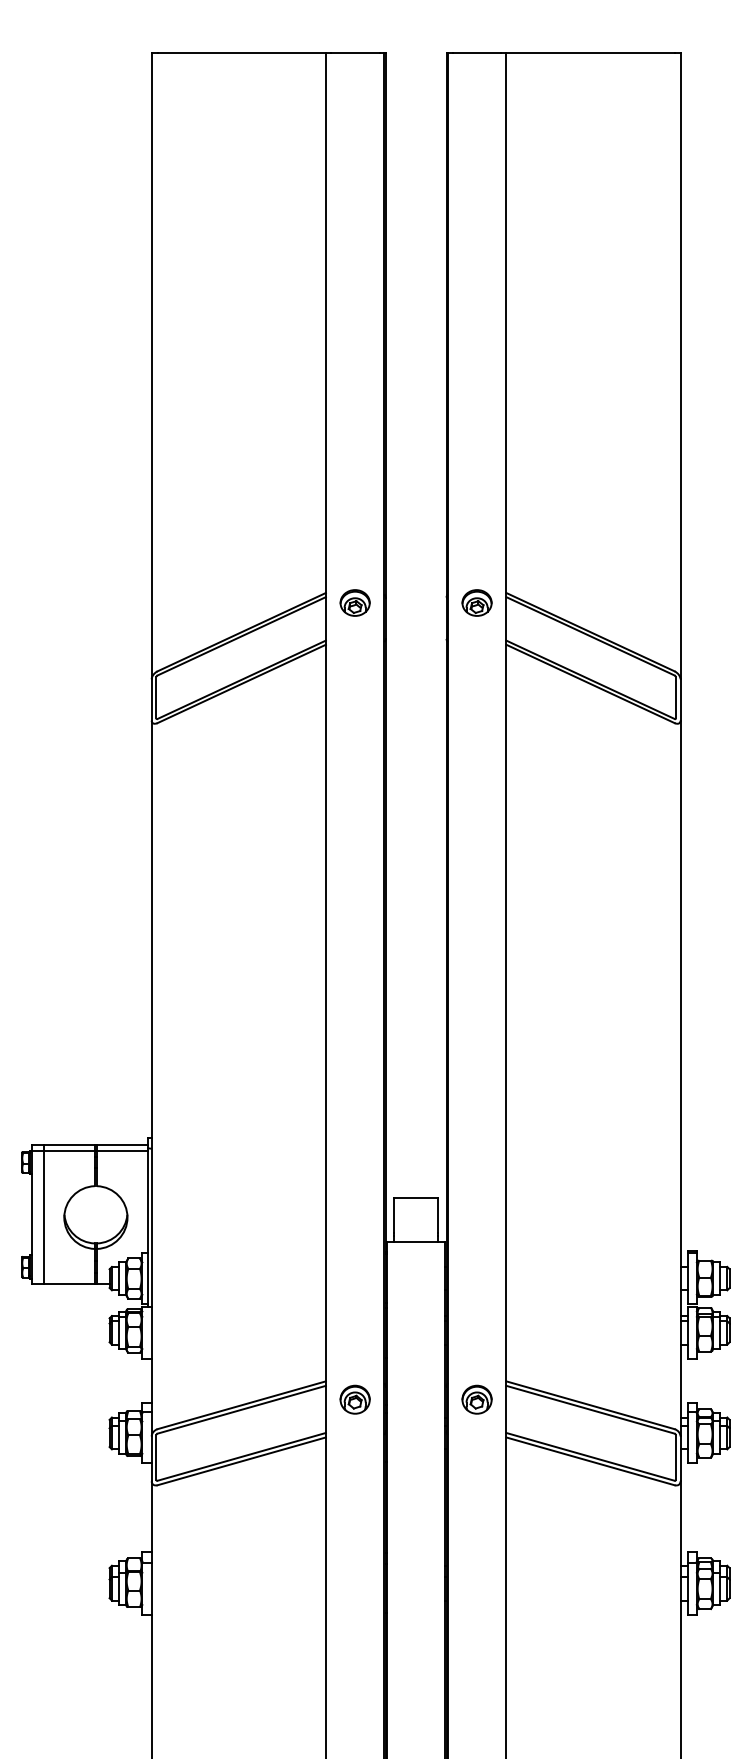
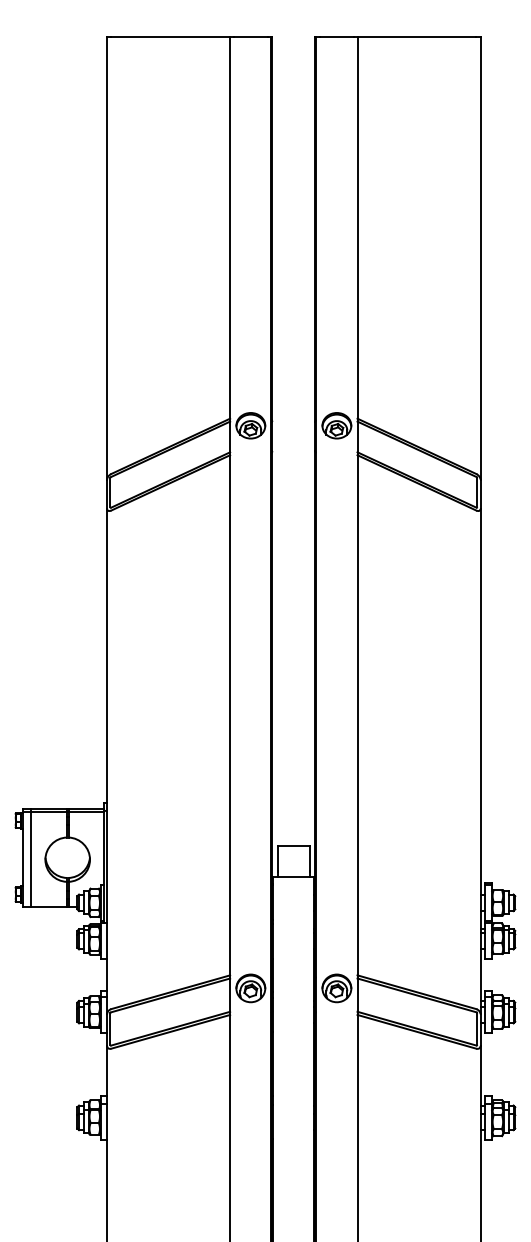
part: (354, 602) -> (250, 425), size x1.4
part: (476, 602) -> (336, 425), size x1.4
part: (354, 1399) -> (250, 988), size x1.4
part: (476, 1399) -> (336, 988), size x1.4

